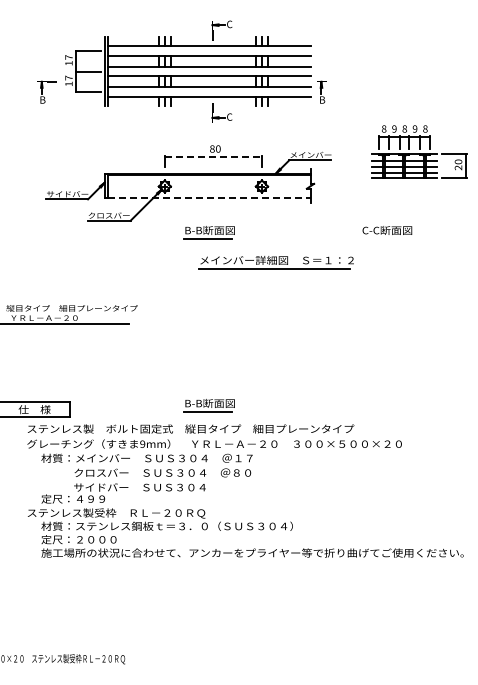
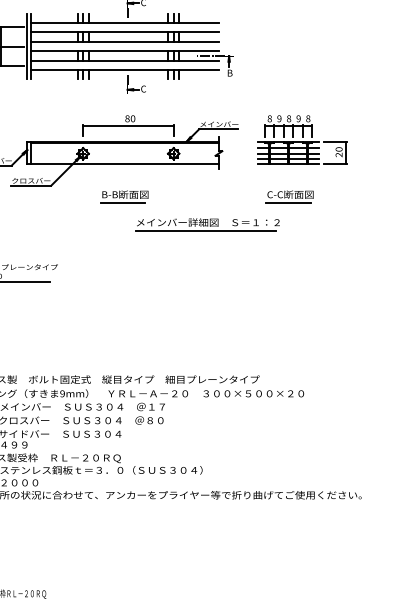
line: (301, 81) -> (210, 55), added
part: (419, 151) -> (302, 139), moved
line: (213, 156) -> (128, 125), dashed -> solid
line: (209, 197) -> (124, 163), dashed -> solid
line: (385, 239) -> (288, 203), added
part: (275, 262) -> (206, 224), moved
part: (208, 405) -> (123, 357), removed

